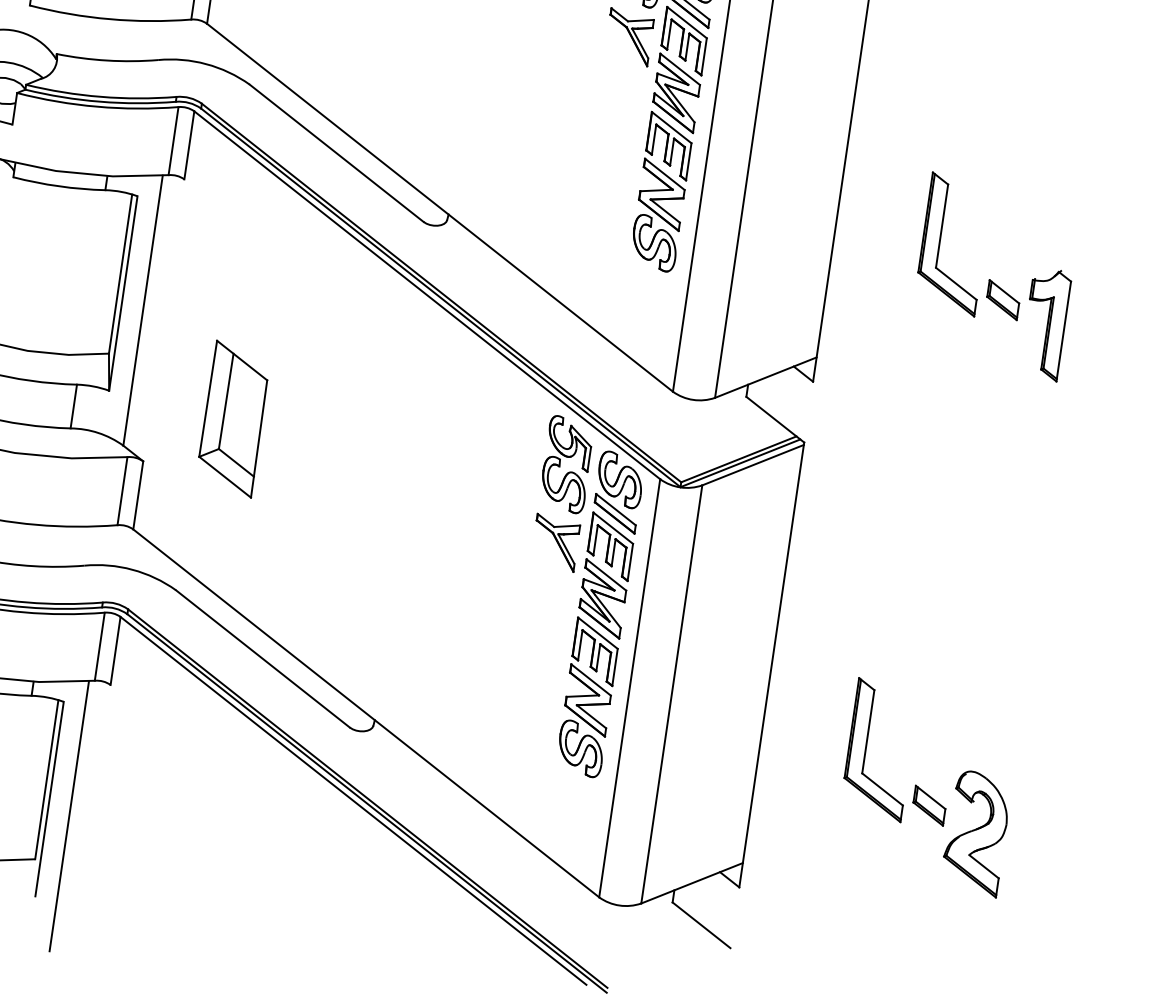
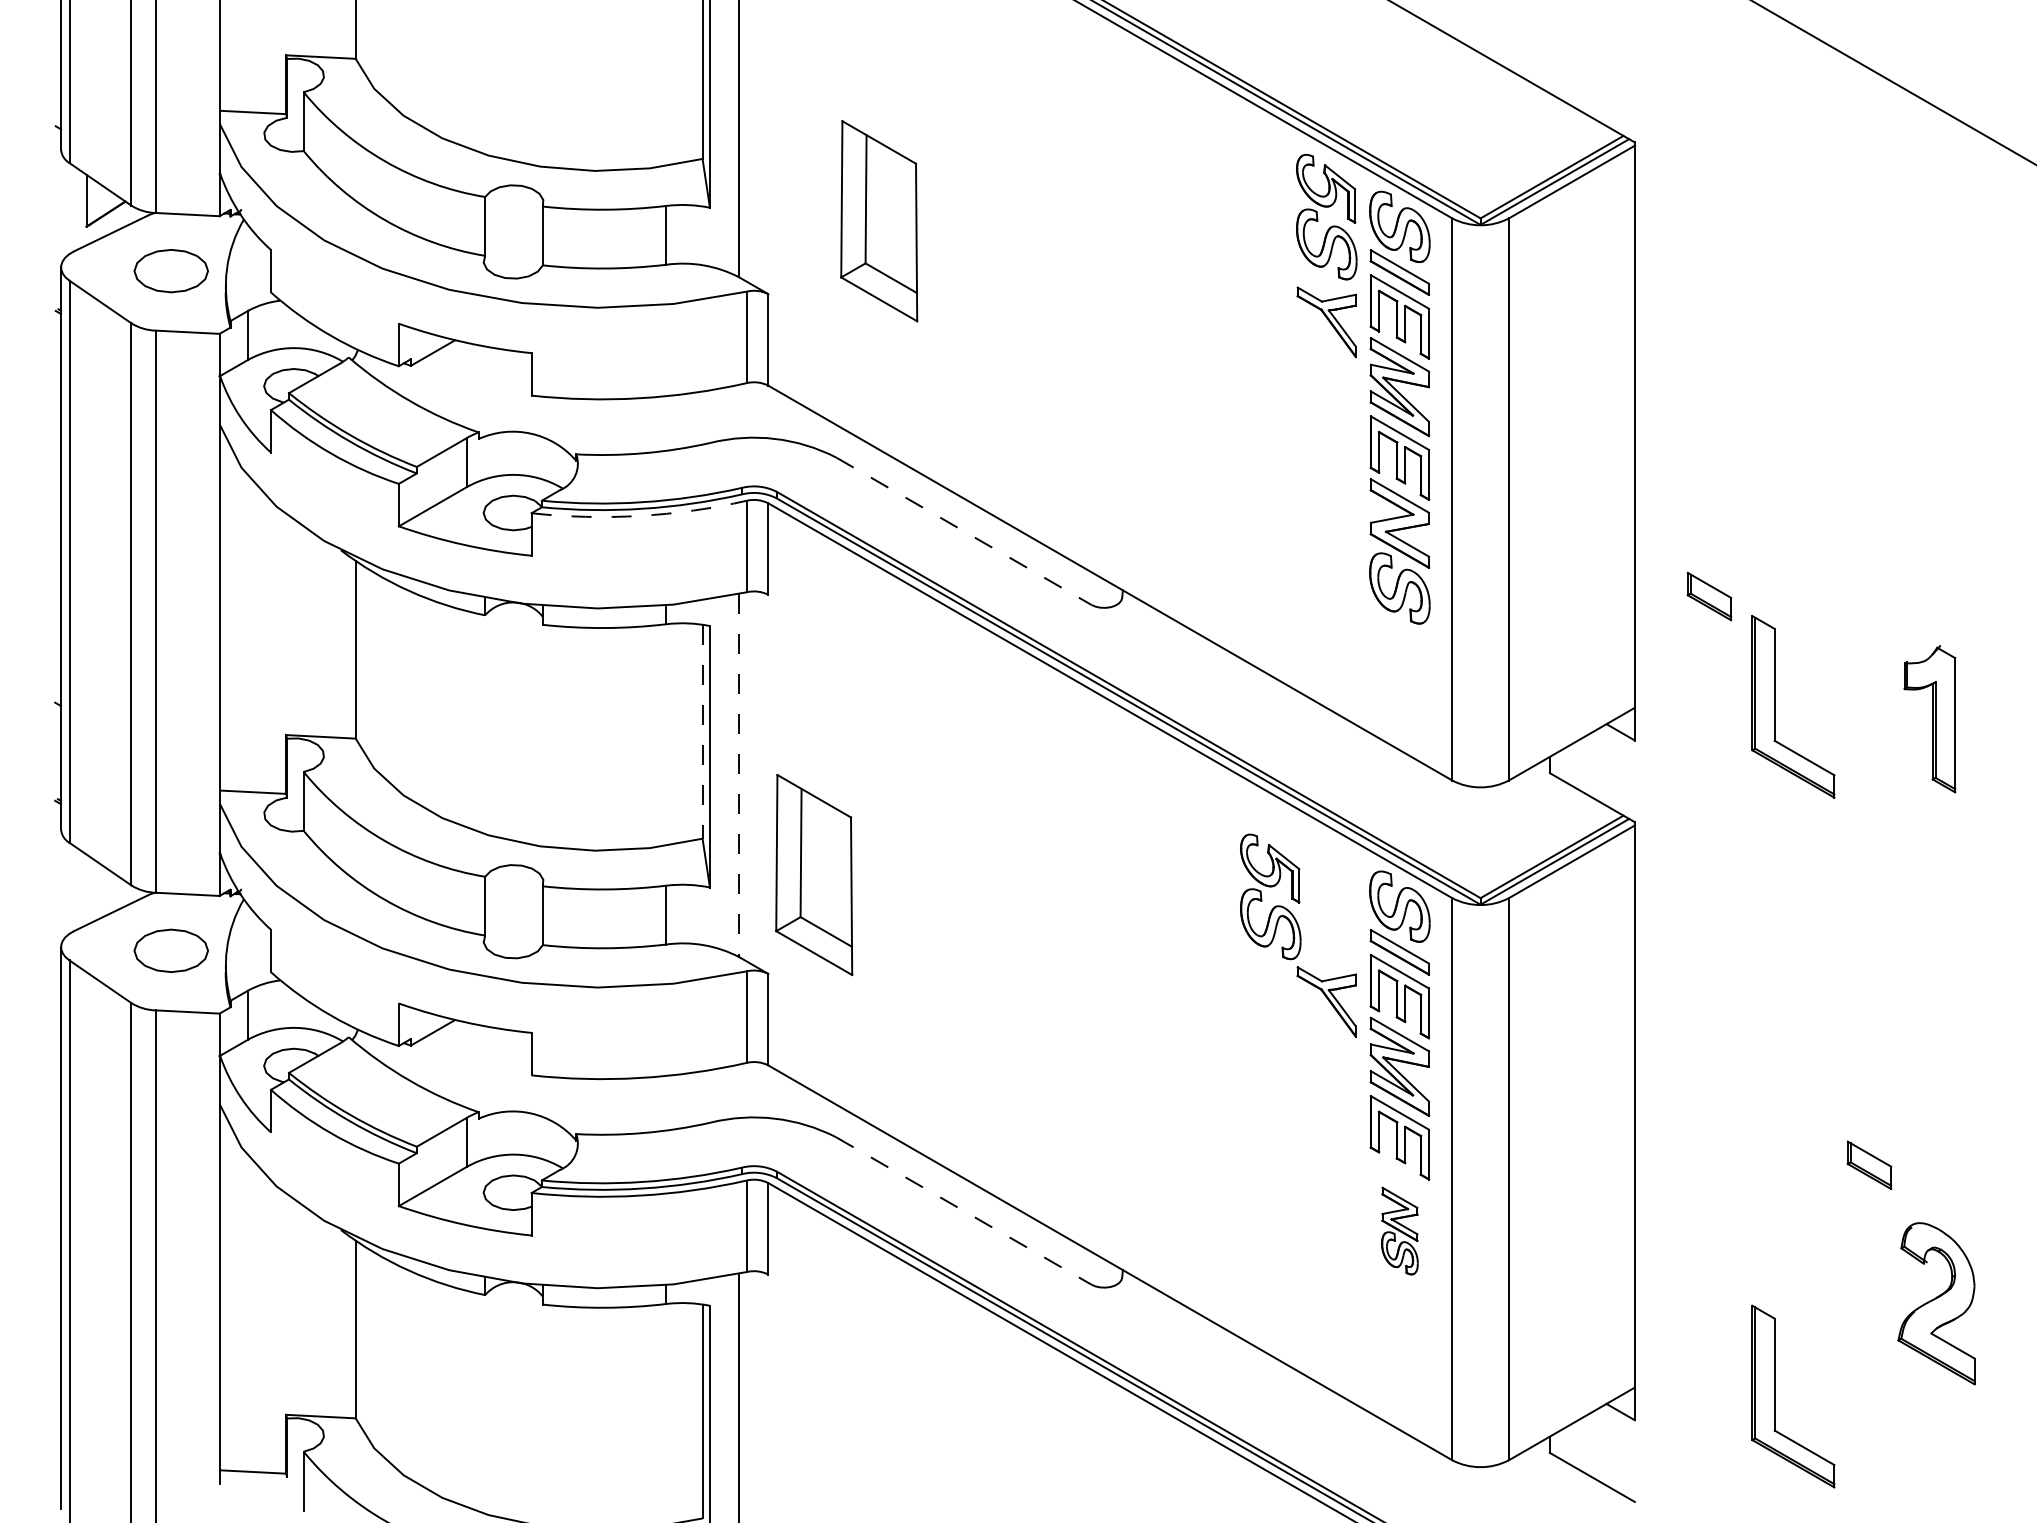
arc: (97, 106) -> (639, 515), solid -> dashed
line: (337, 153) -> (964, 531), solid -> dashed
part: (940, 242) -> (1775, 706), moved
line: (120, 273) -> (702, 731), solid -> dashed
part: (1003, 300) -> (1709, 596), moved
line: (143, 310) -> (739, 775), solid -> dashed
part: (1045, 324) -> (1929, 719), moved
part: (233, 419) -> (814, 875), moved
part: (560, 464) -> (1262, 898), moved
line: (263, 659) -> (964, 1211), solid -> dashed
part: (584, 720) -> (1399, 1230), size x0.6
part: (866, 748) -> (1775, 1396), moved
part: (929, 805) -> (1869, 1164), moved

